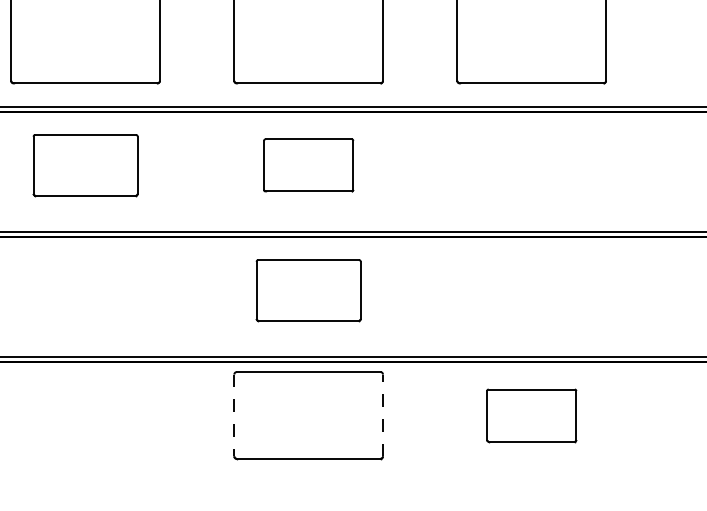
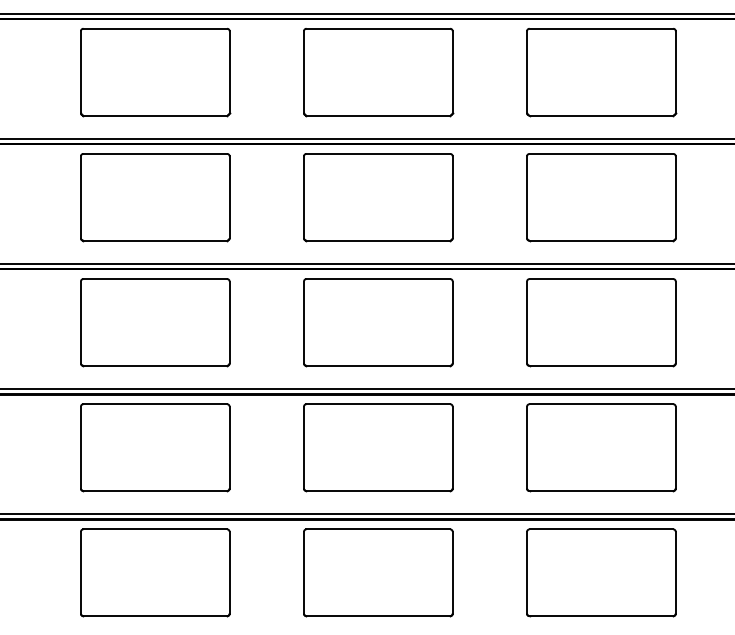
part: (85, 165) -> (155, 322), size x1.43
part: (308, 165) -> (378, 322), size x1.67
part: (531, 165) -> (601, 322), added
part: (85, 290) -> (155, 447), added
part: (308, 290) -> (378, 447), size x1.43
part: (531, 290) -> (601, 447), added
part: (85, 415) -> (155, 572), added
line: (234, 415) -> (304, 572), dashed -> solid
line: (382, 415) -> (452, 572), dashed -> solid
part: (531, 415) -> (601, 572), size x1.67

